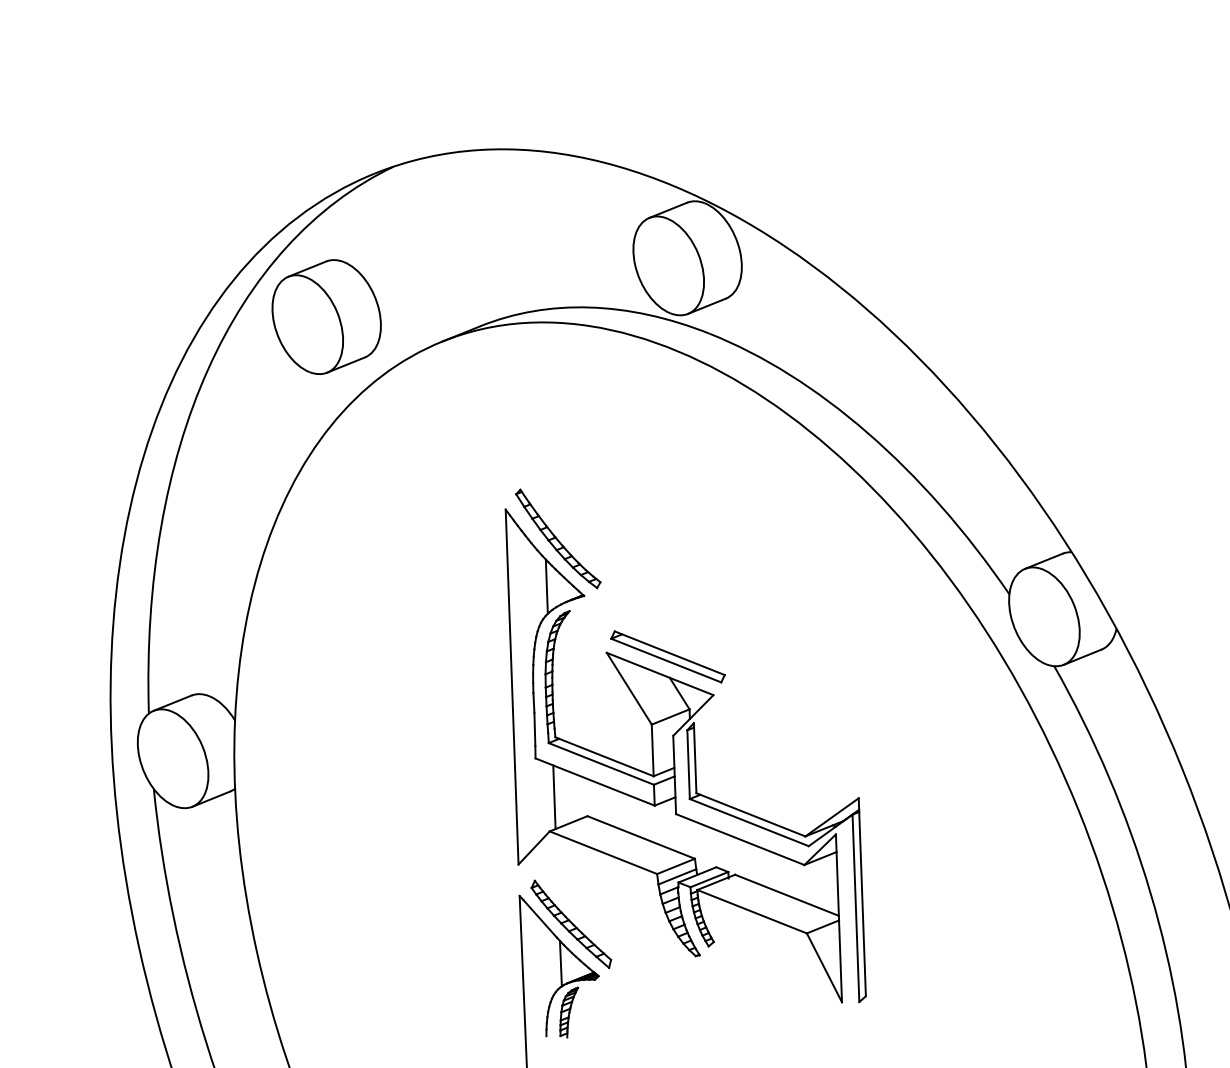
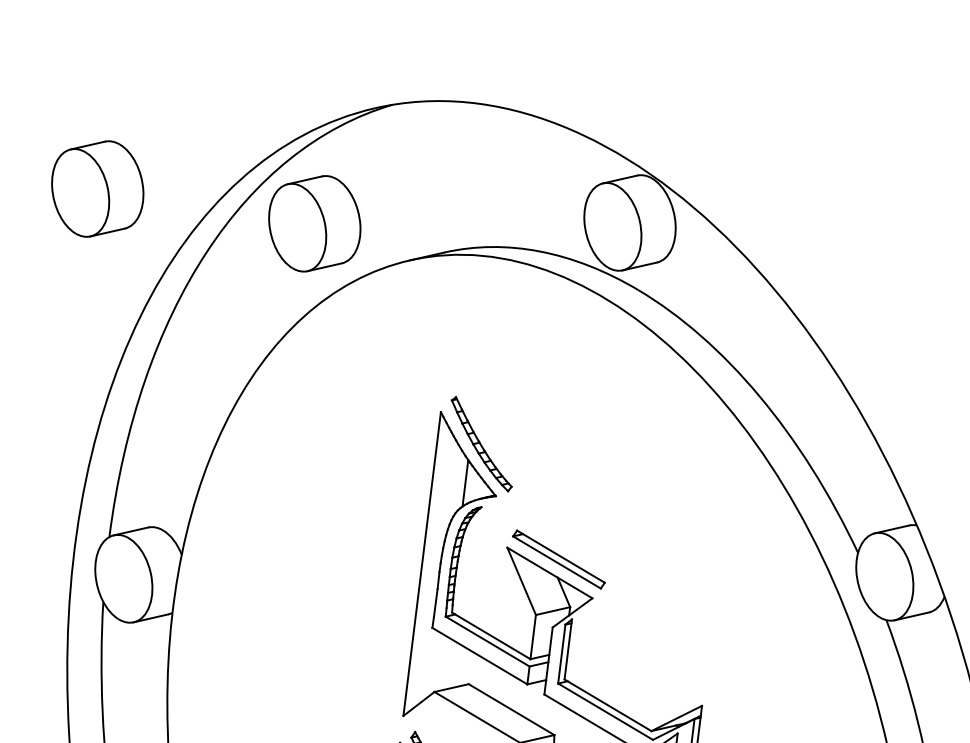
part: (71, 316) -> (97, 188), added
line: (554, 797) -> (443, 663), removed

